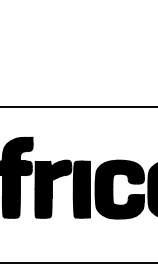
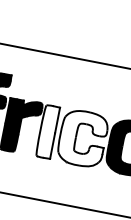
fill: (81, 189) -> (47, 131), removed
fill: (119, 189) -> (82, 138), removed

